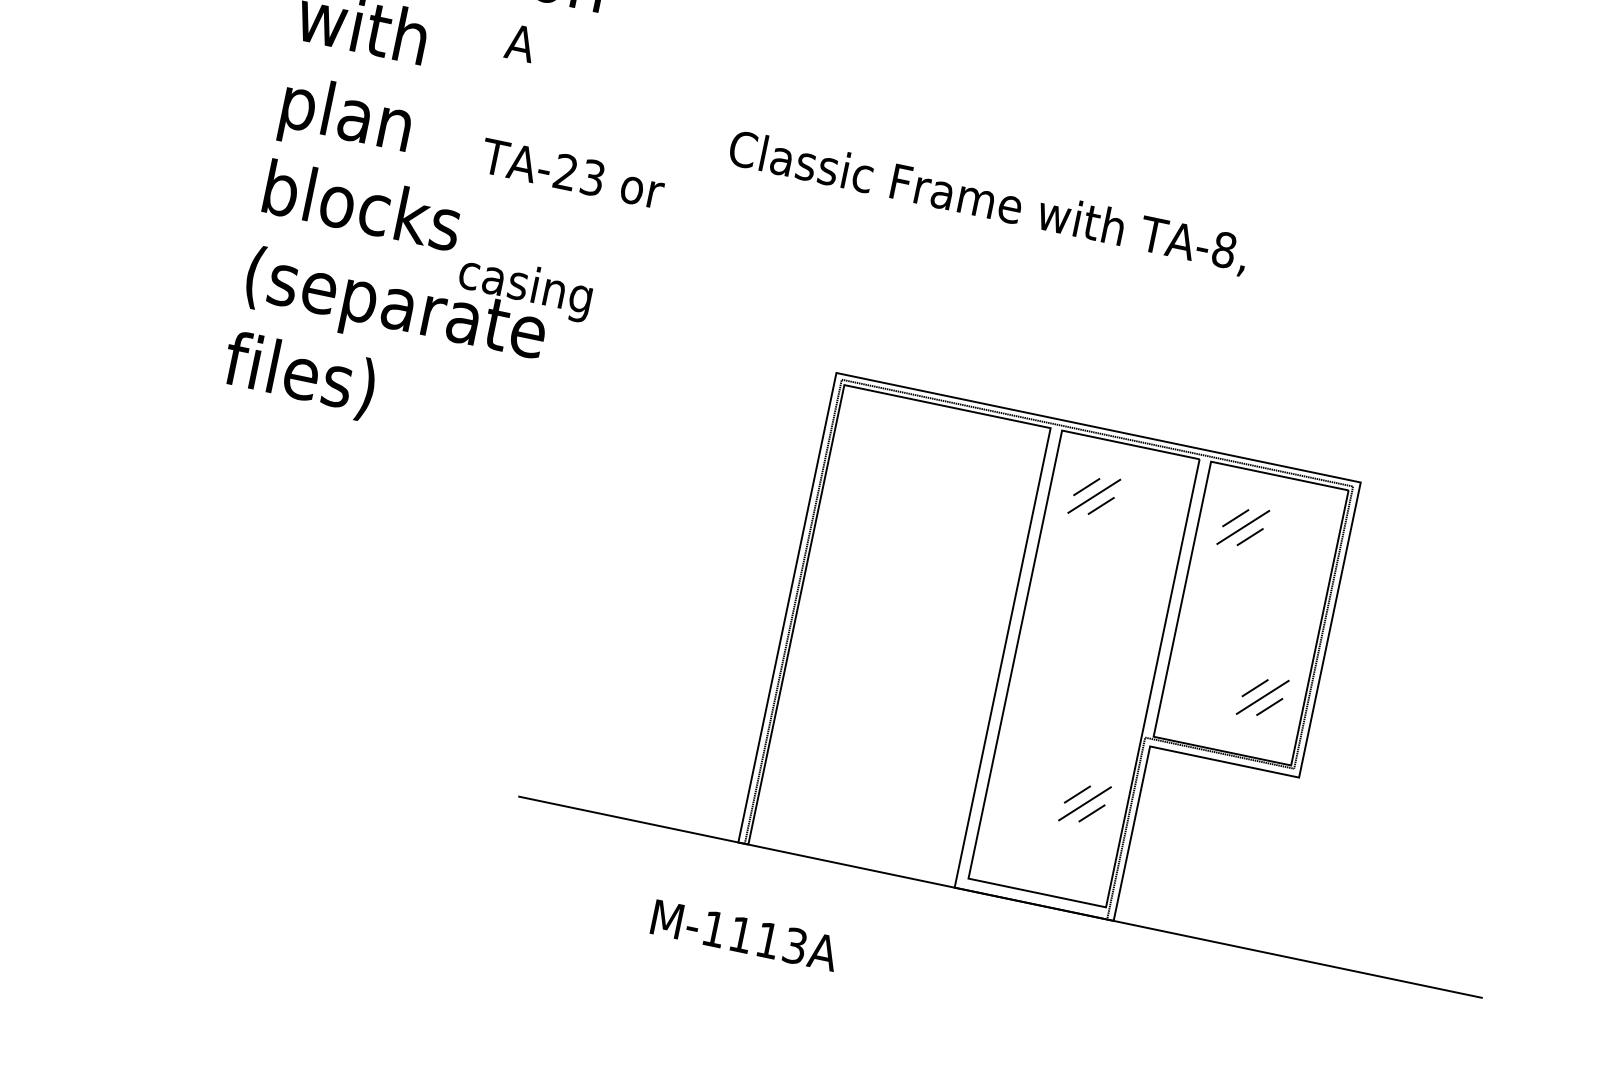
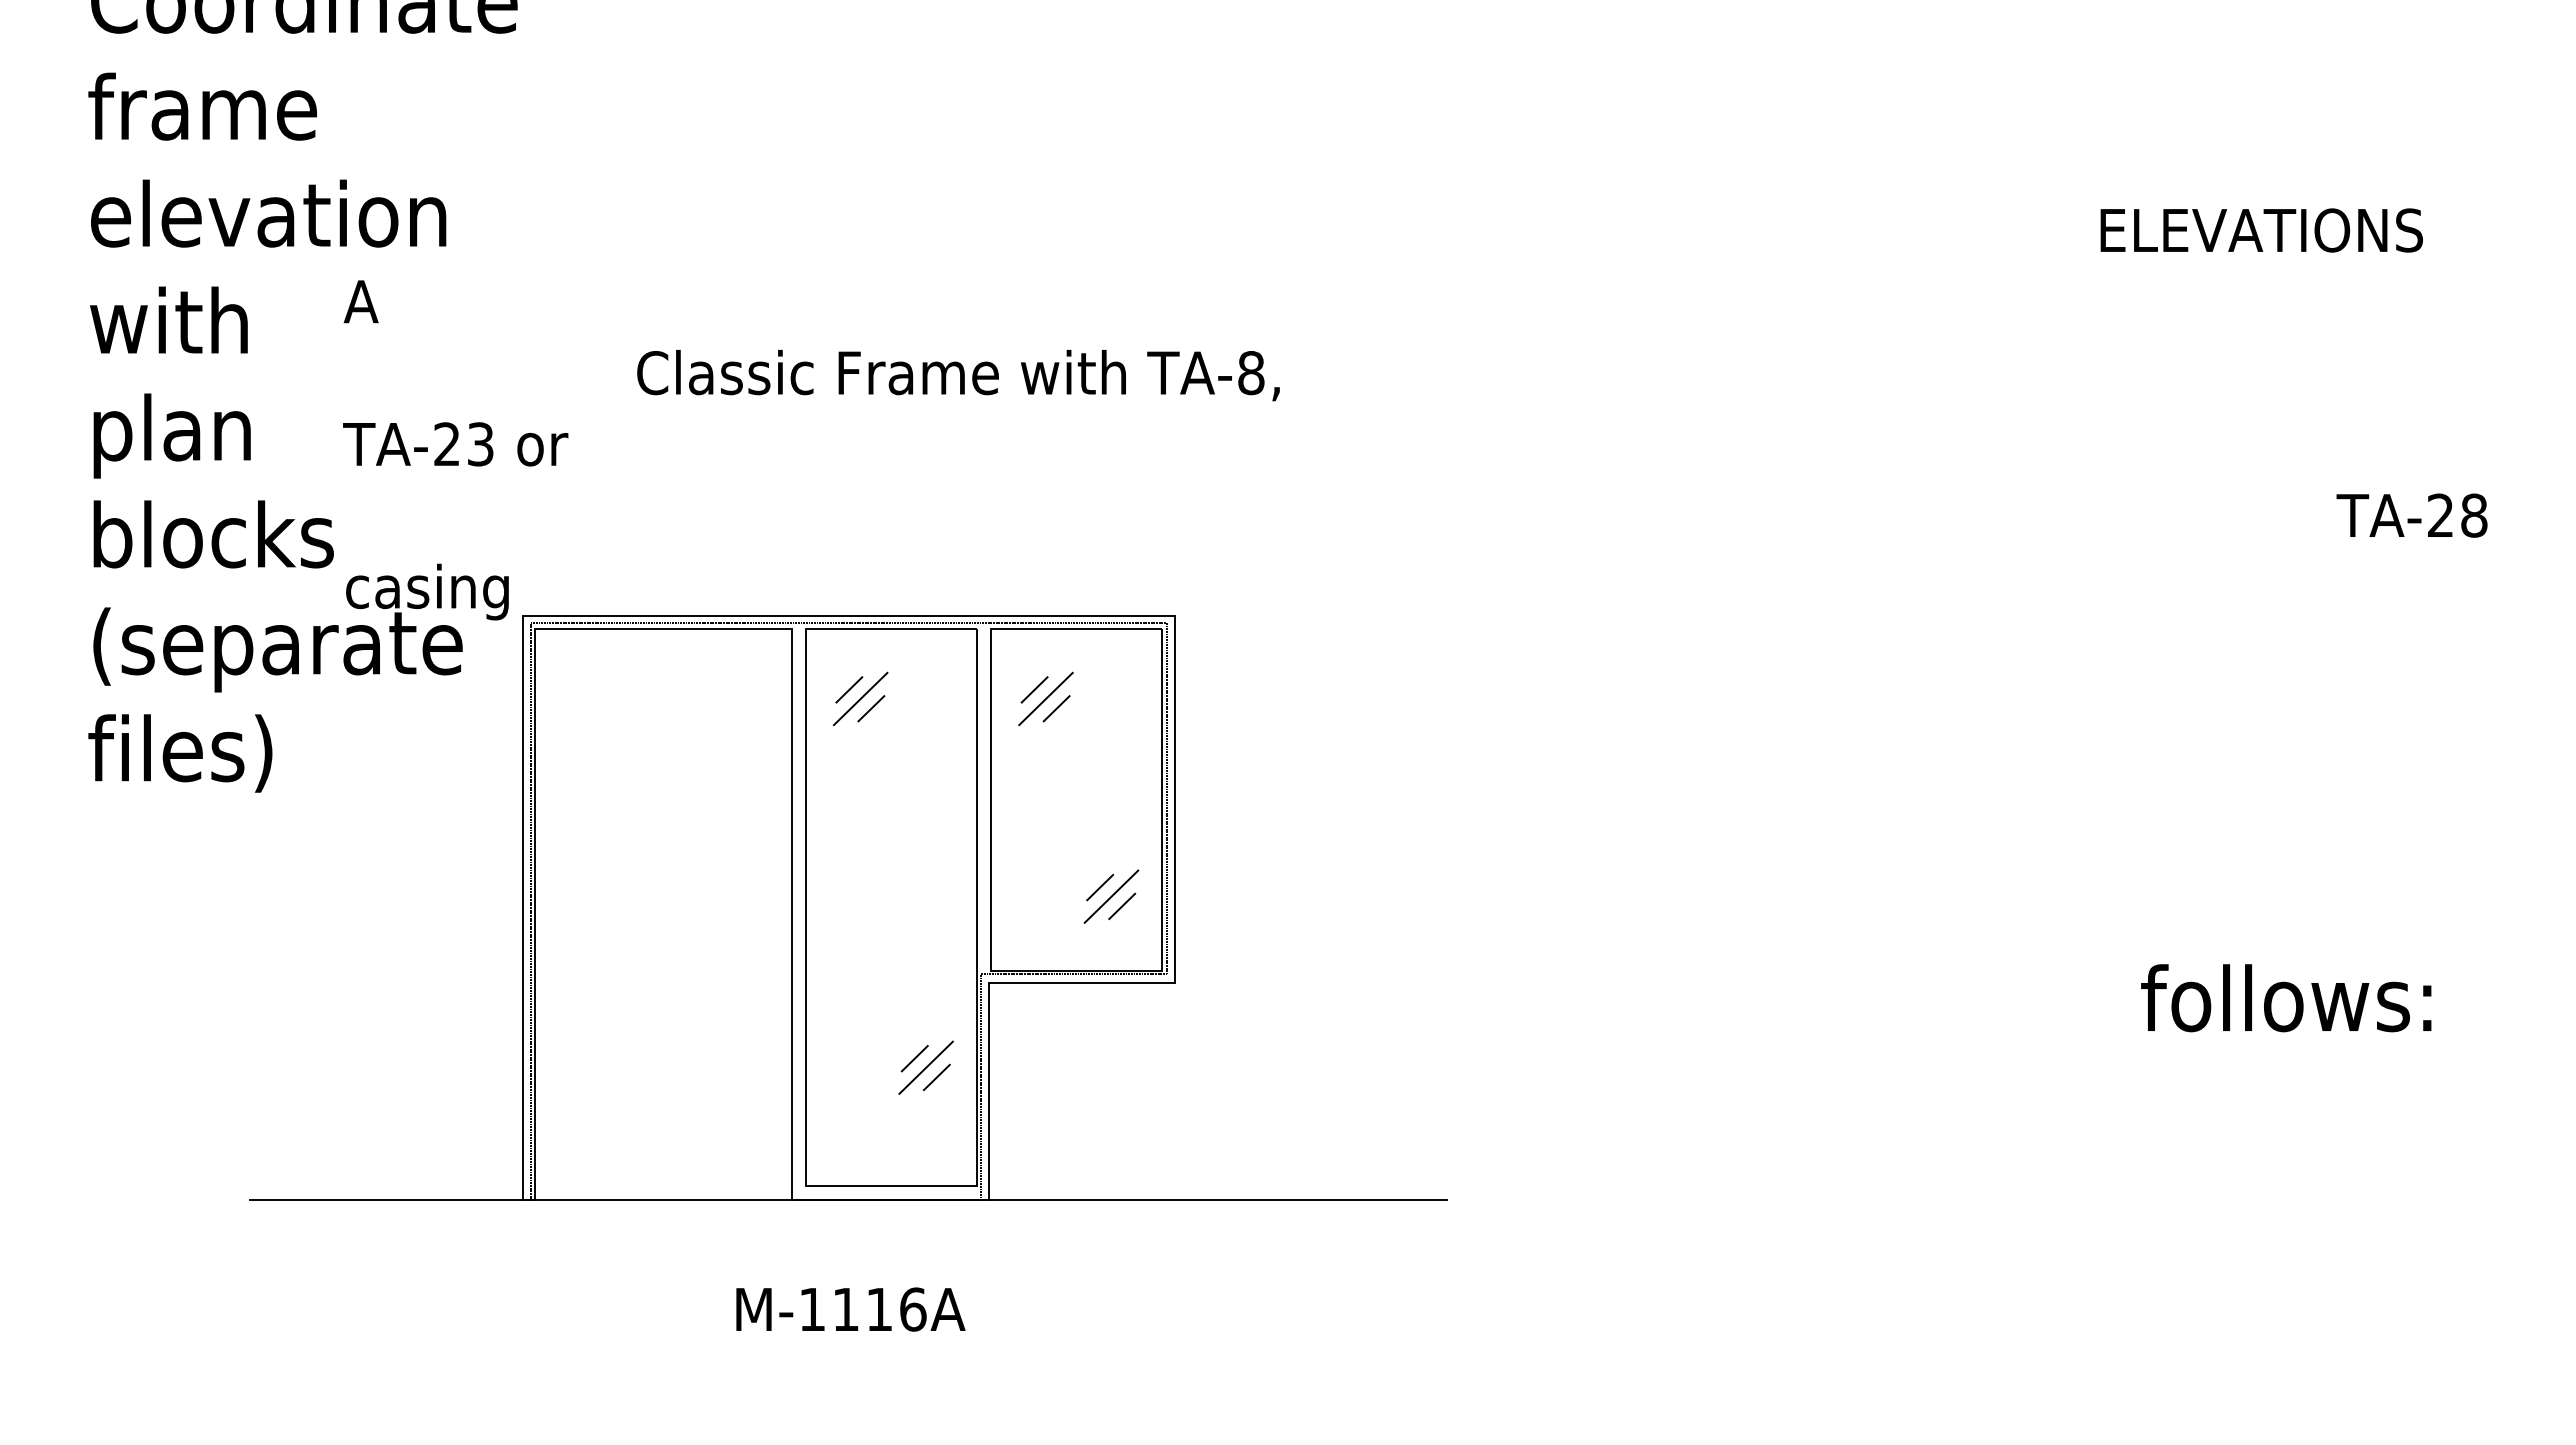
part: (1049, 661) -> (848, 907), moved
text: (795, 946) -> (913, 1309), M-1113A -> M-1116A

